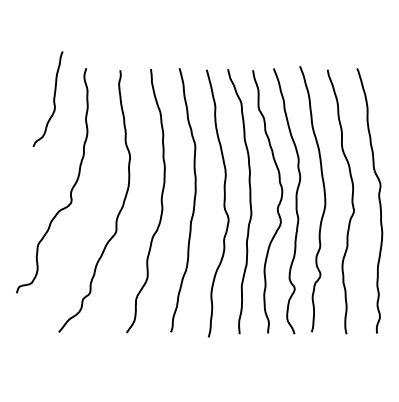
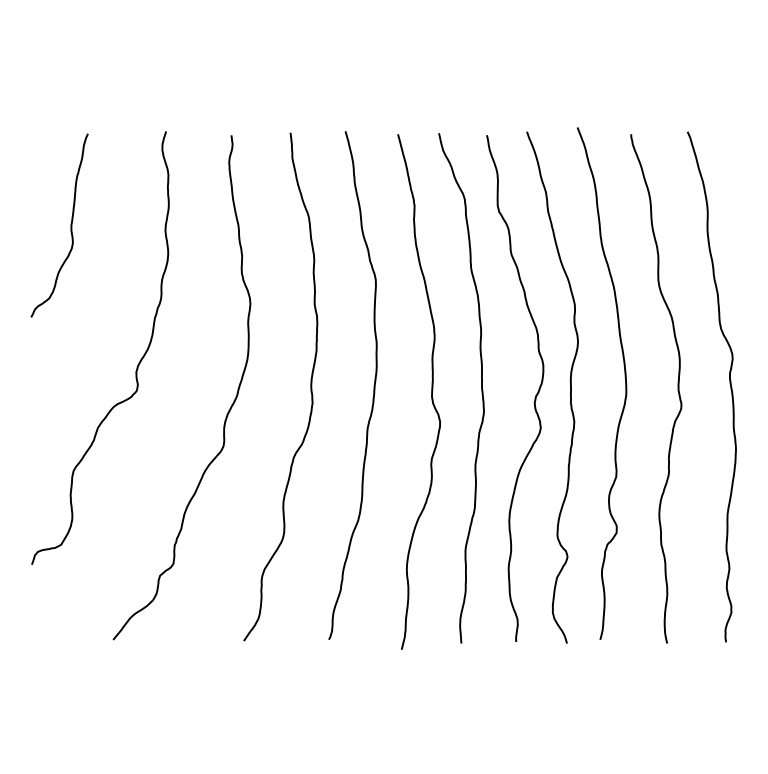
curve: (53, 98) -> (70, 224), moved

